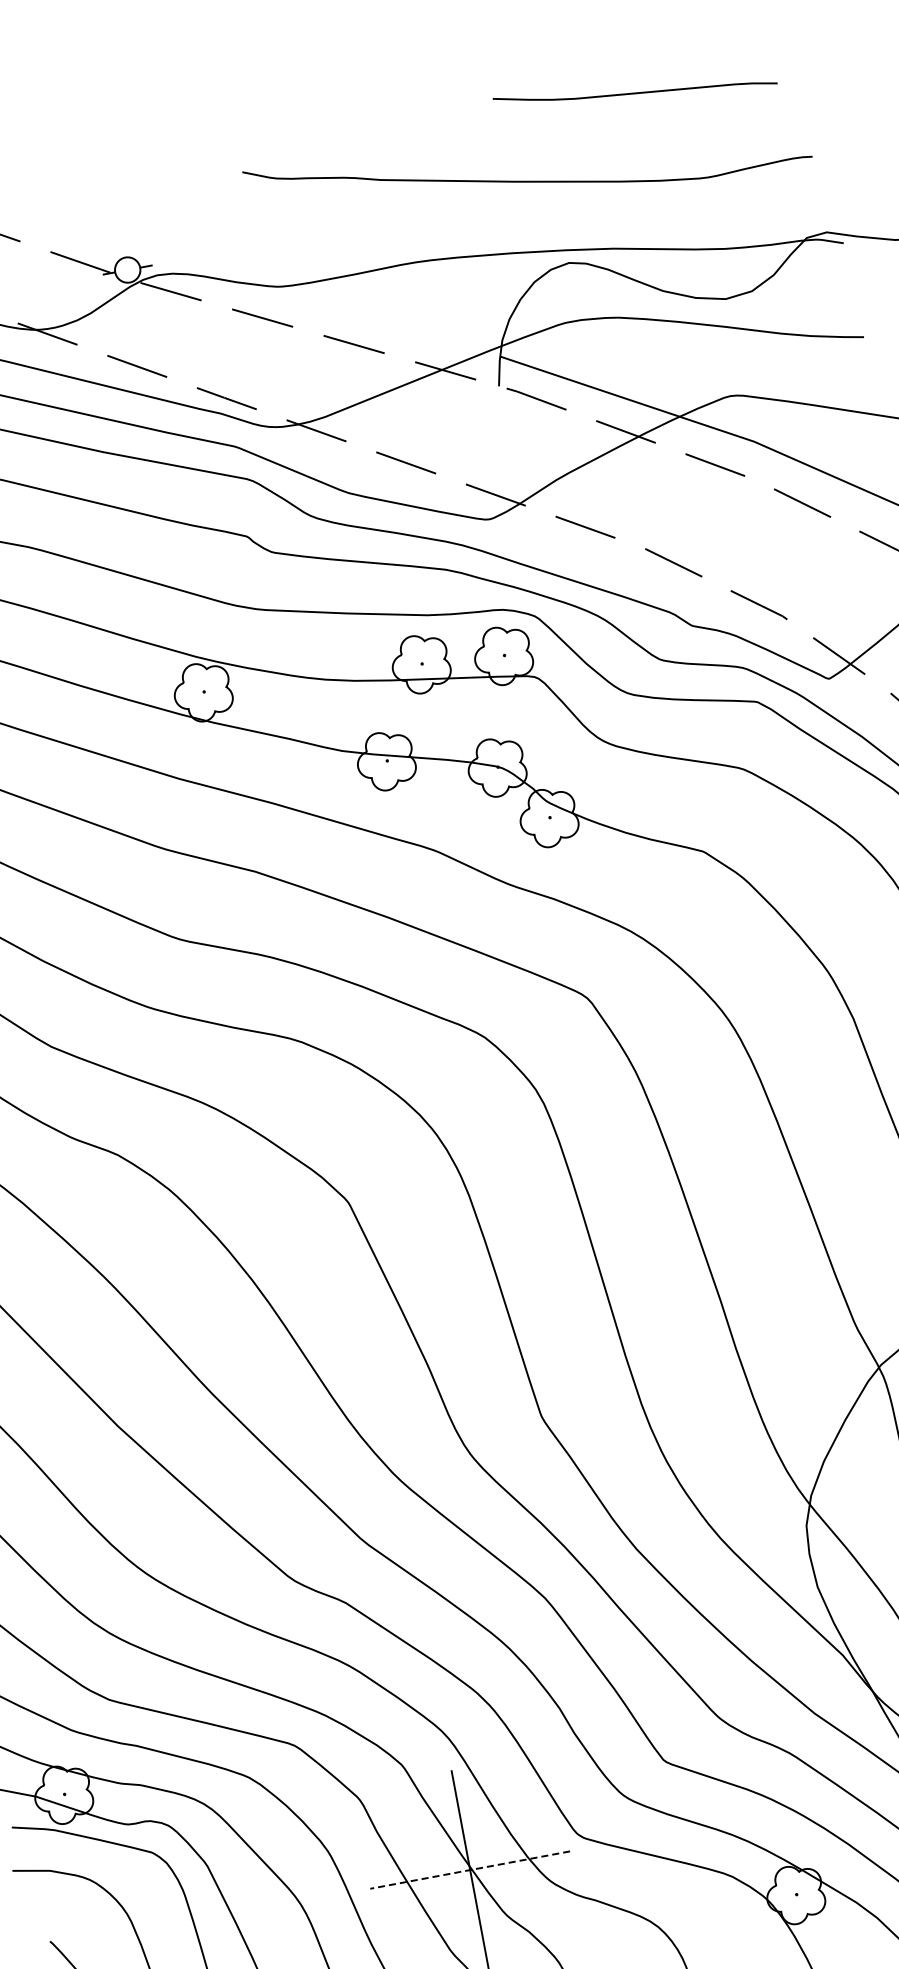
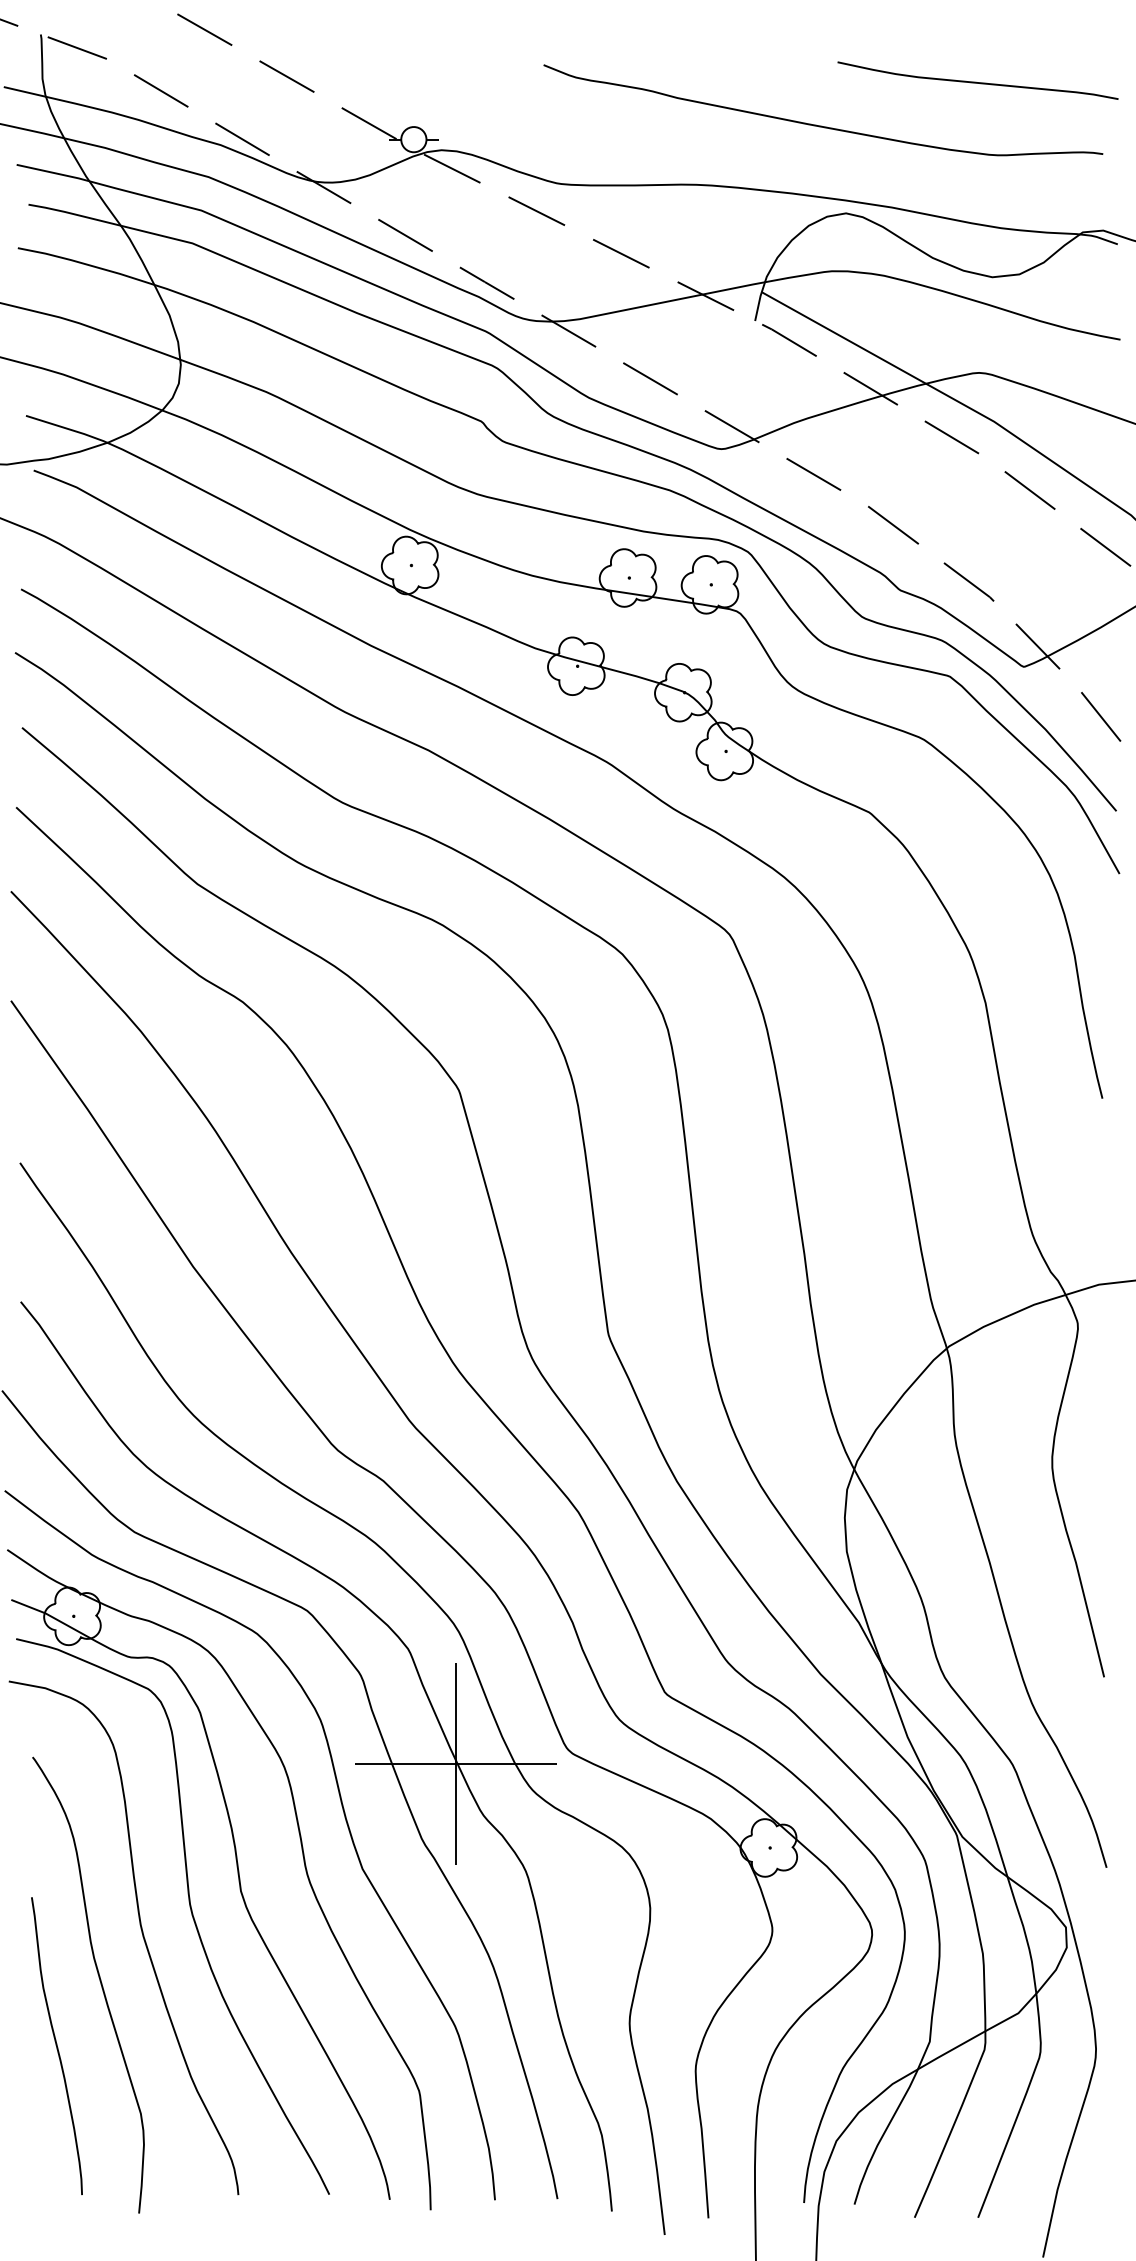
curve: (633, 92) -> (976, 81), moved
line: (469, 1870) -> (455, 1764), dashed -> solid

